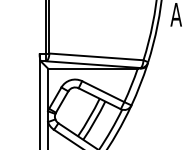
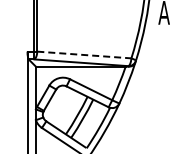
line: (96, 57) -> (84, 55), solid -> dashed

